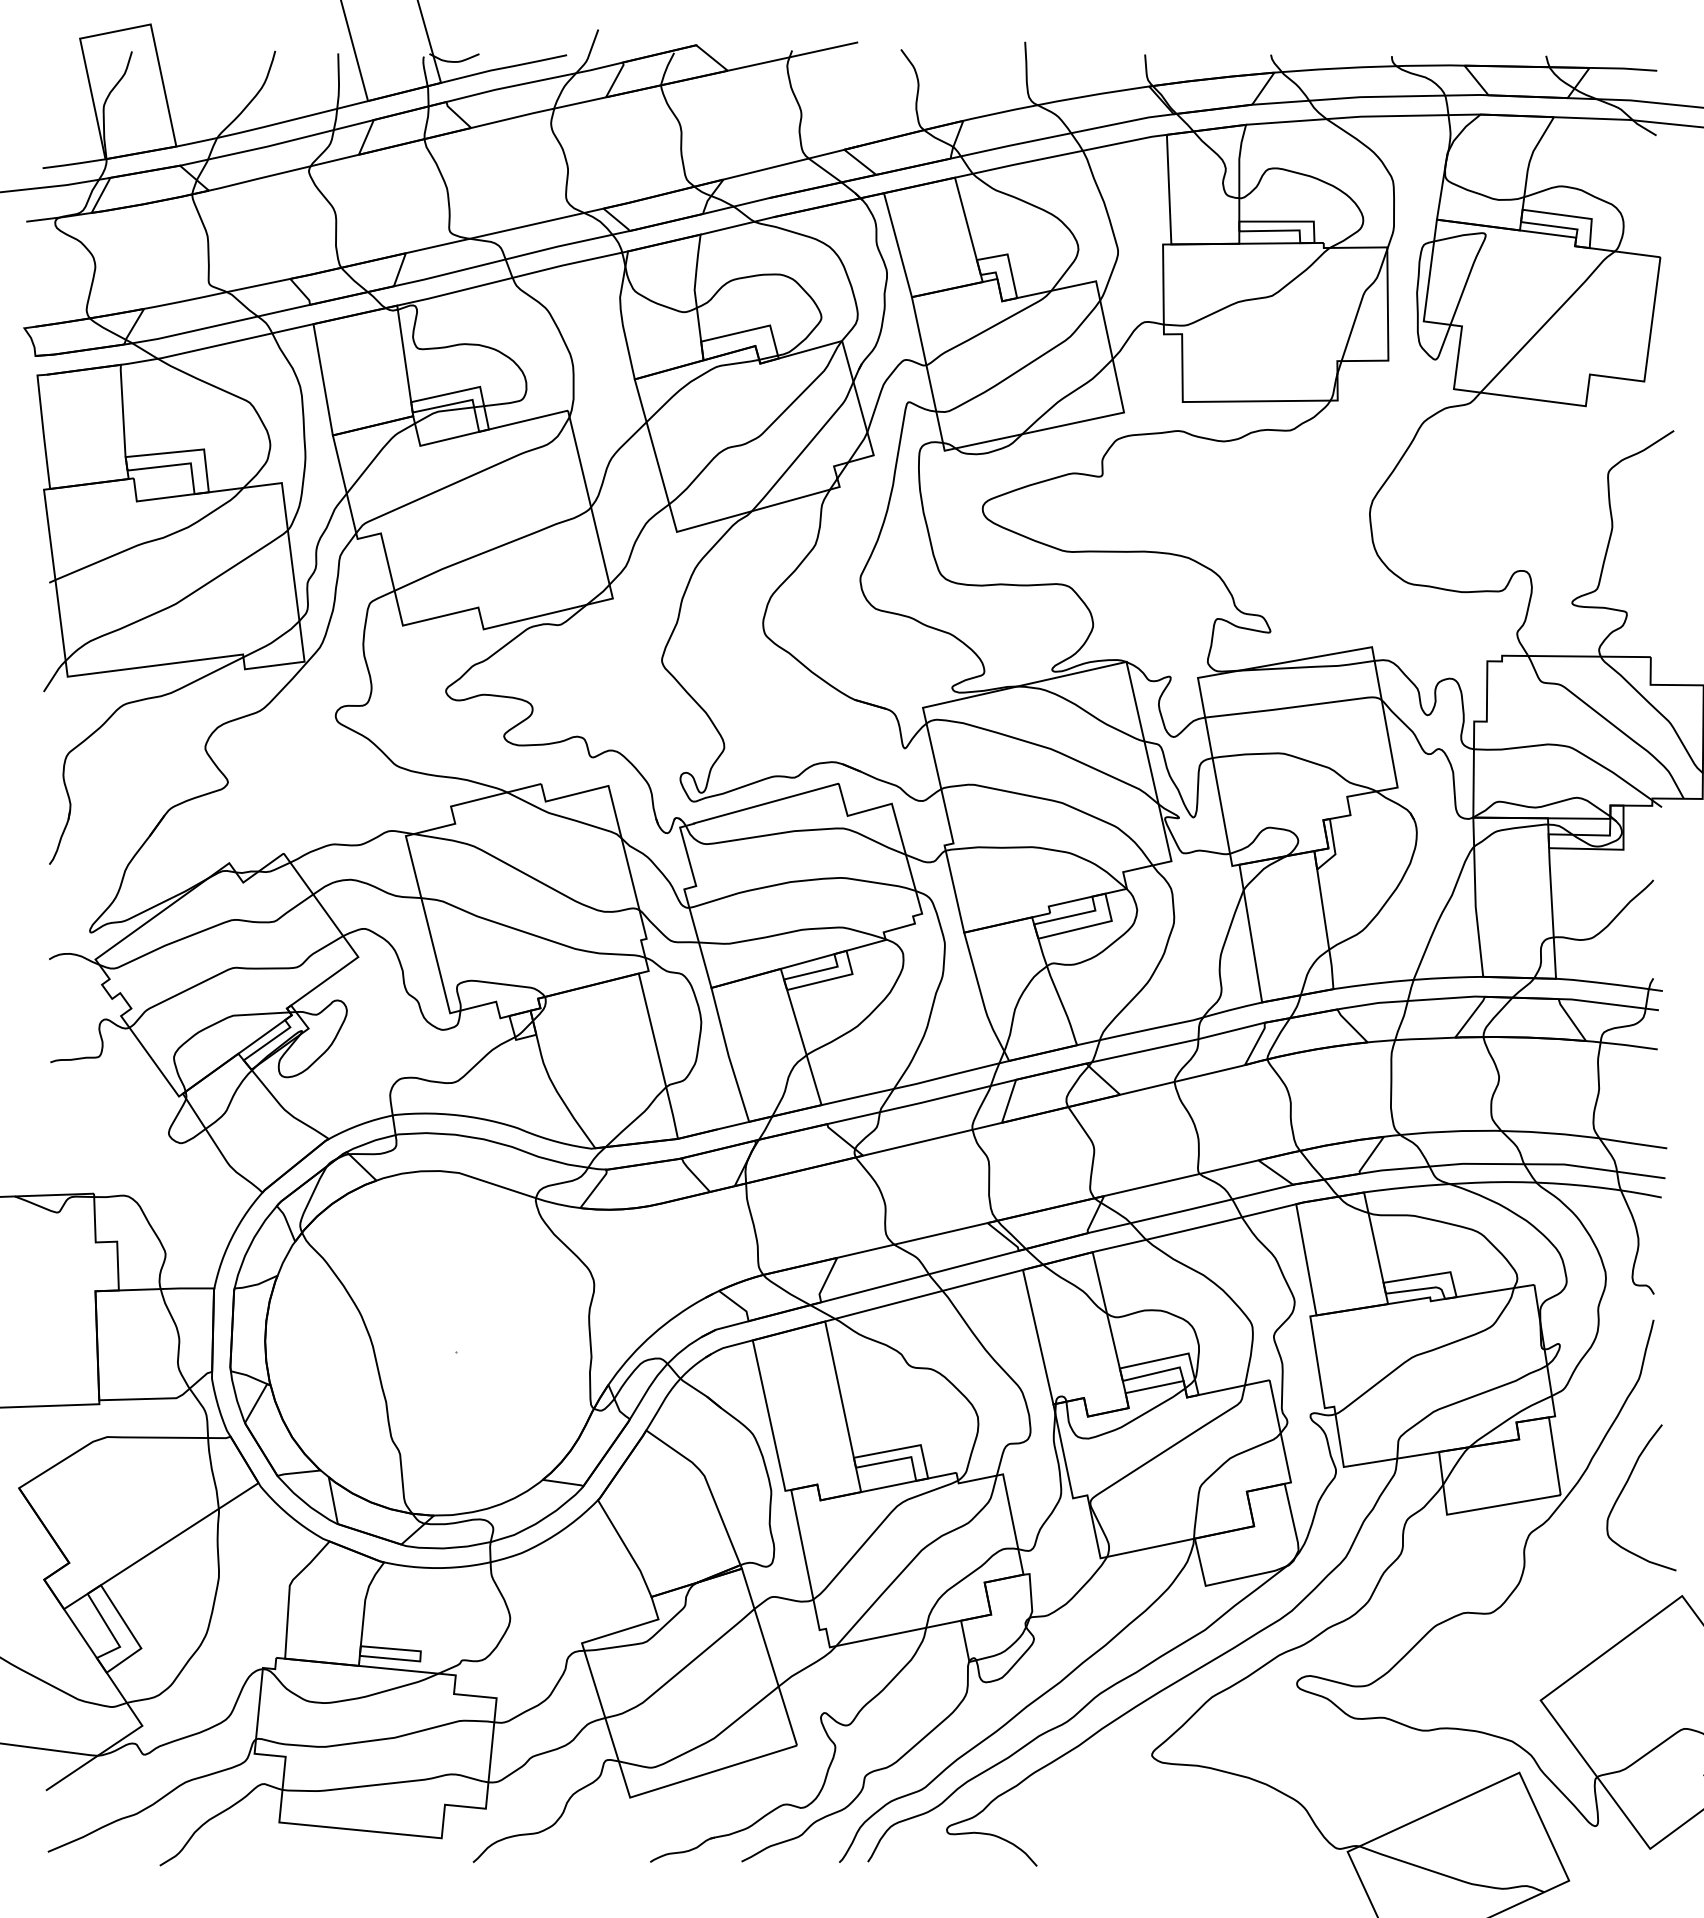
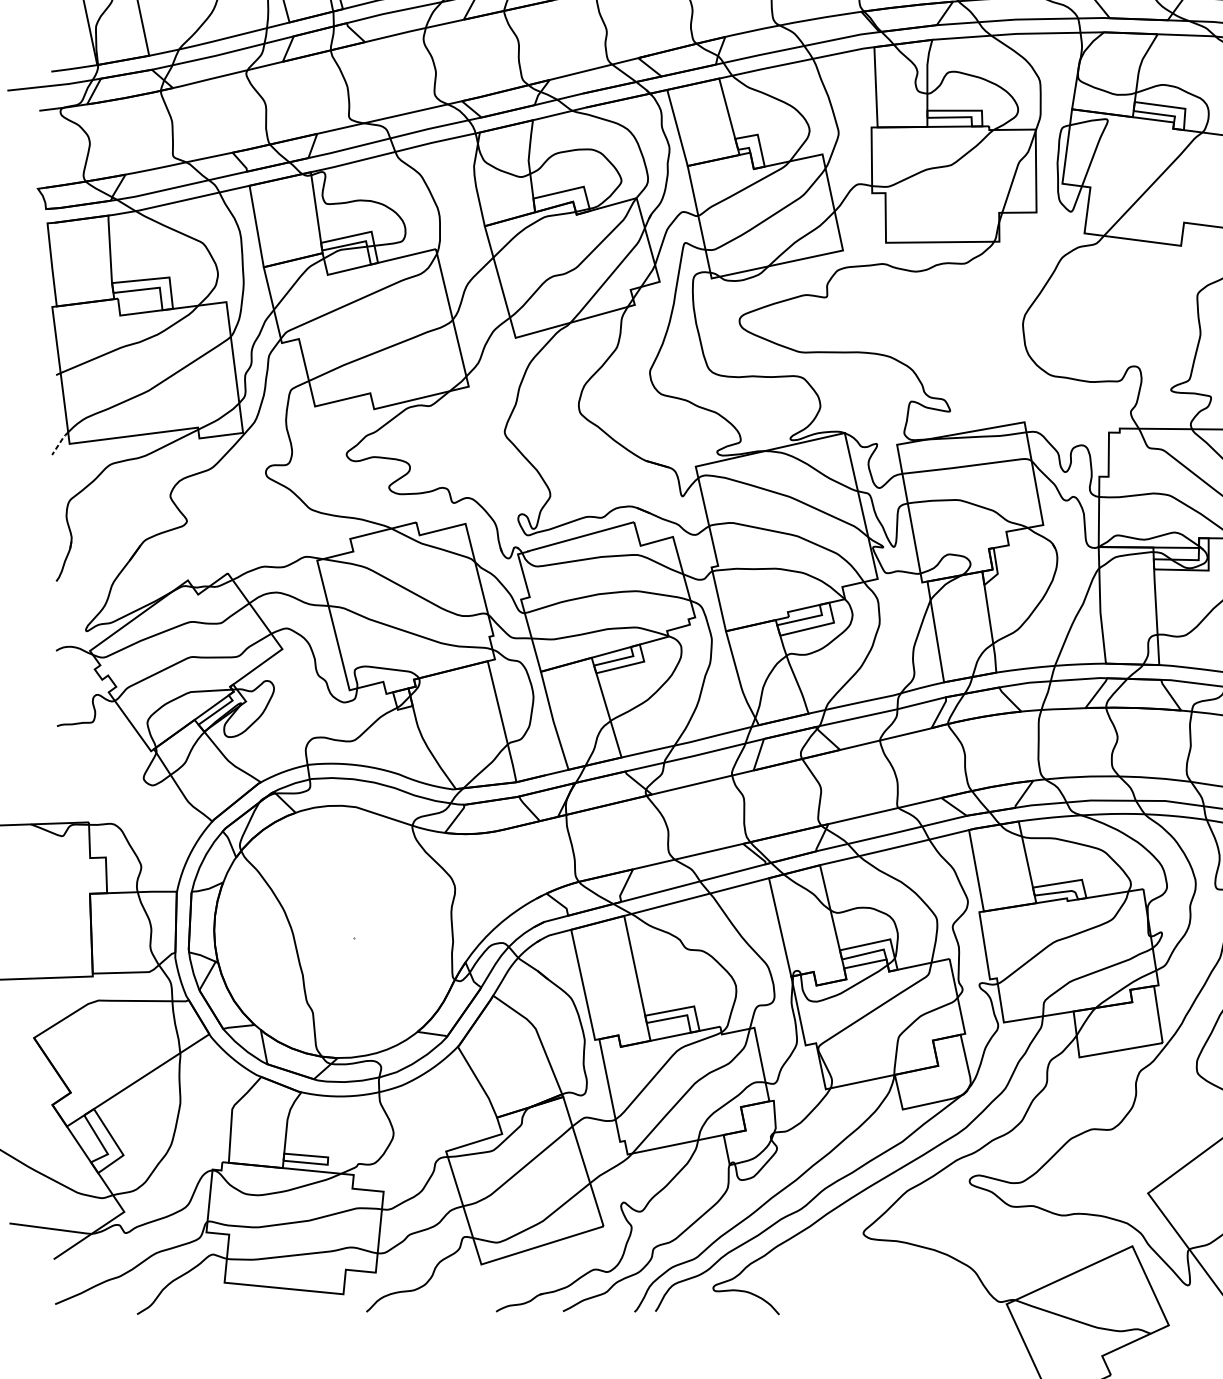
line: (54, 675) -> (59, 443), solid -> dashed

